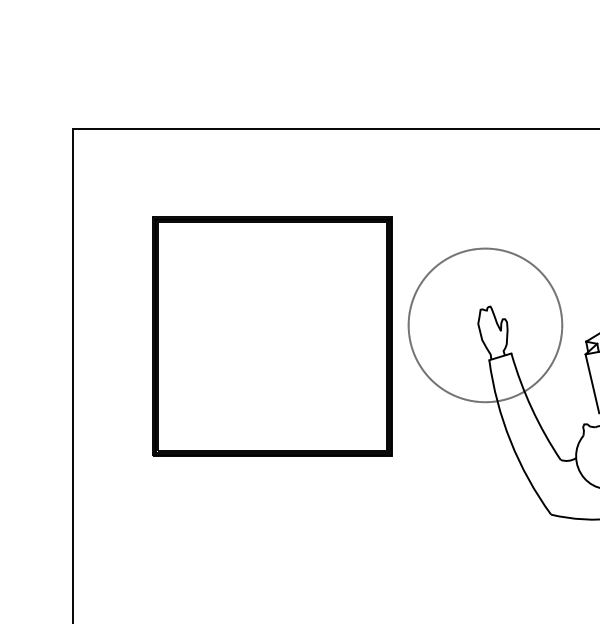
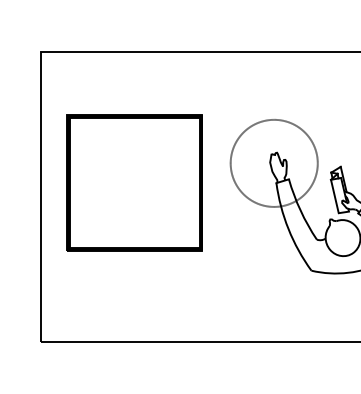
part: (272, 336) -> (134, 182), moved

